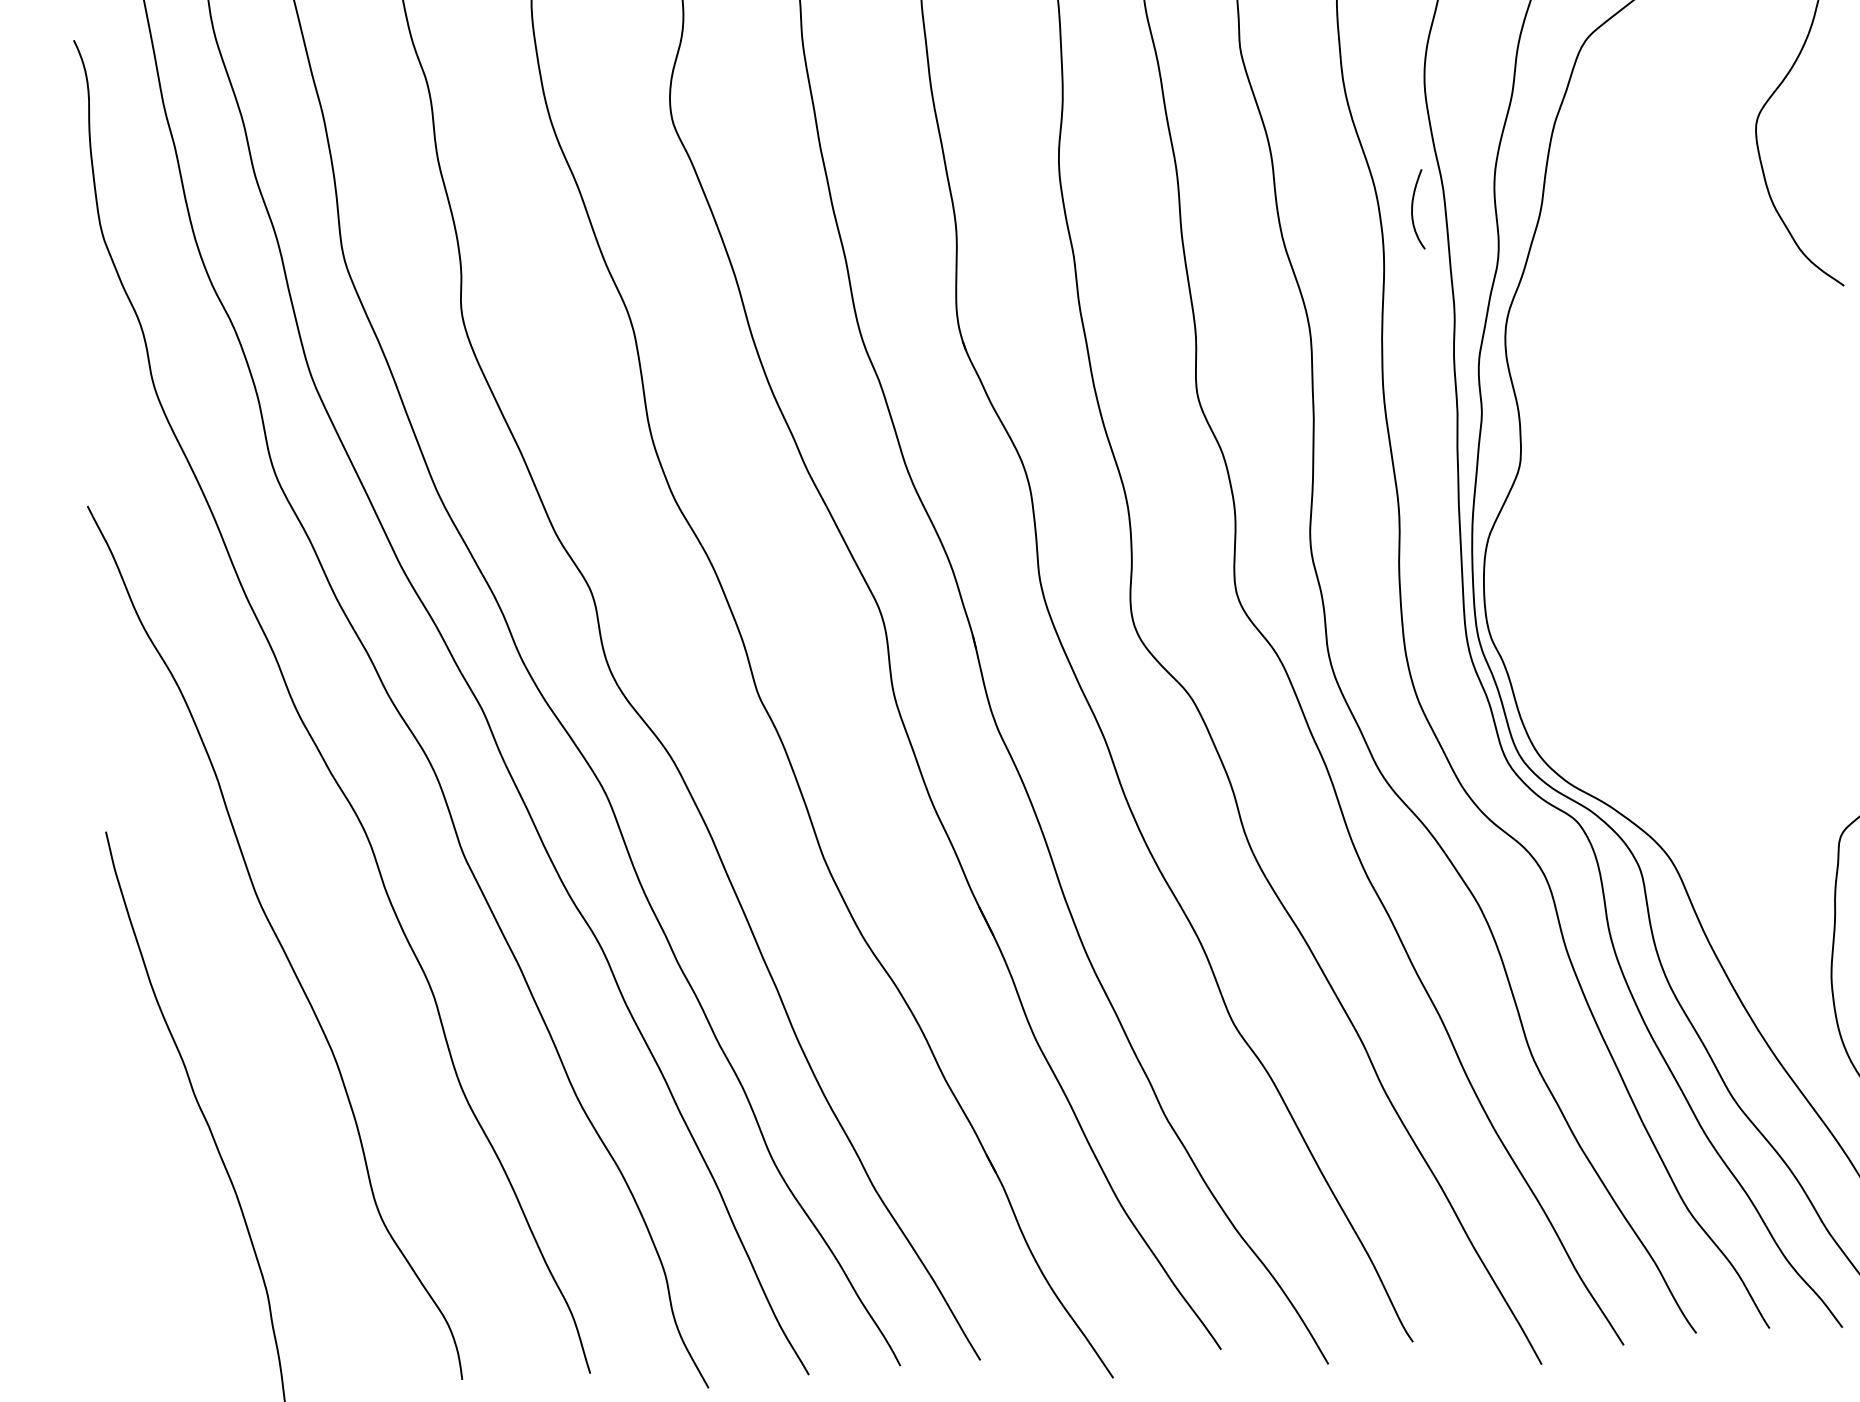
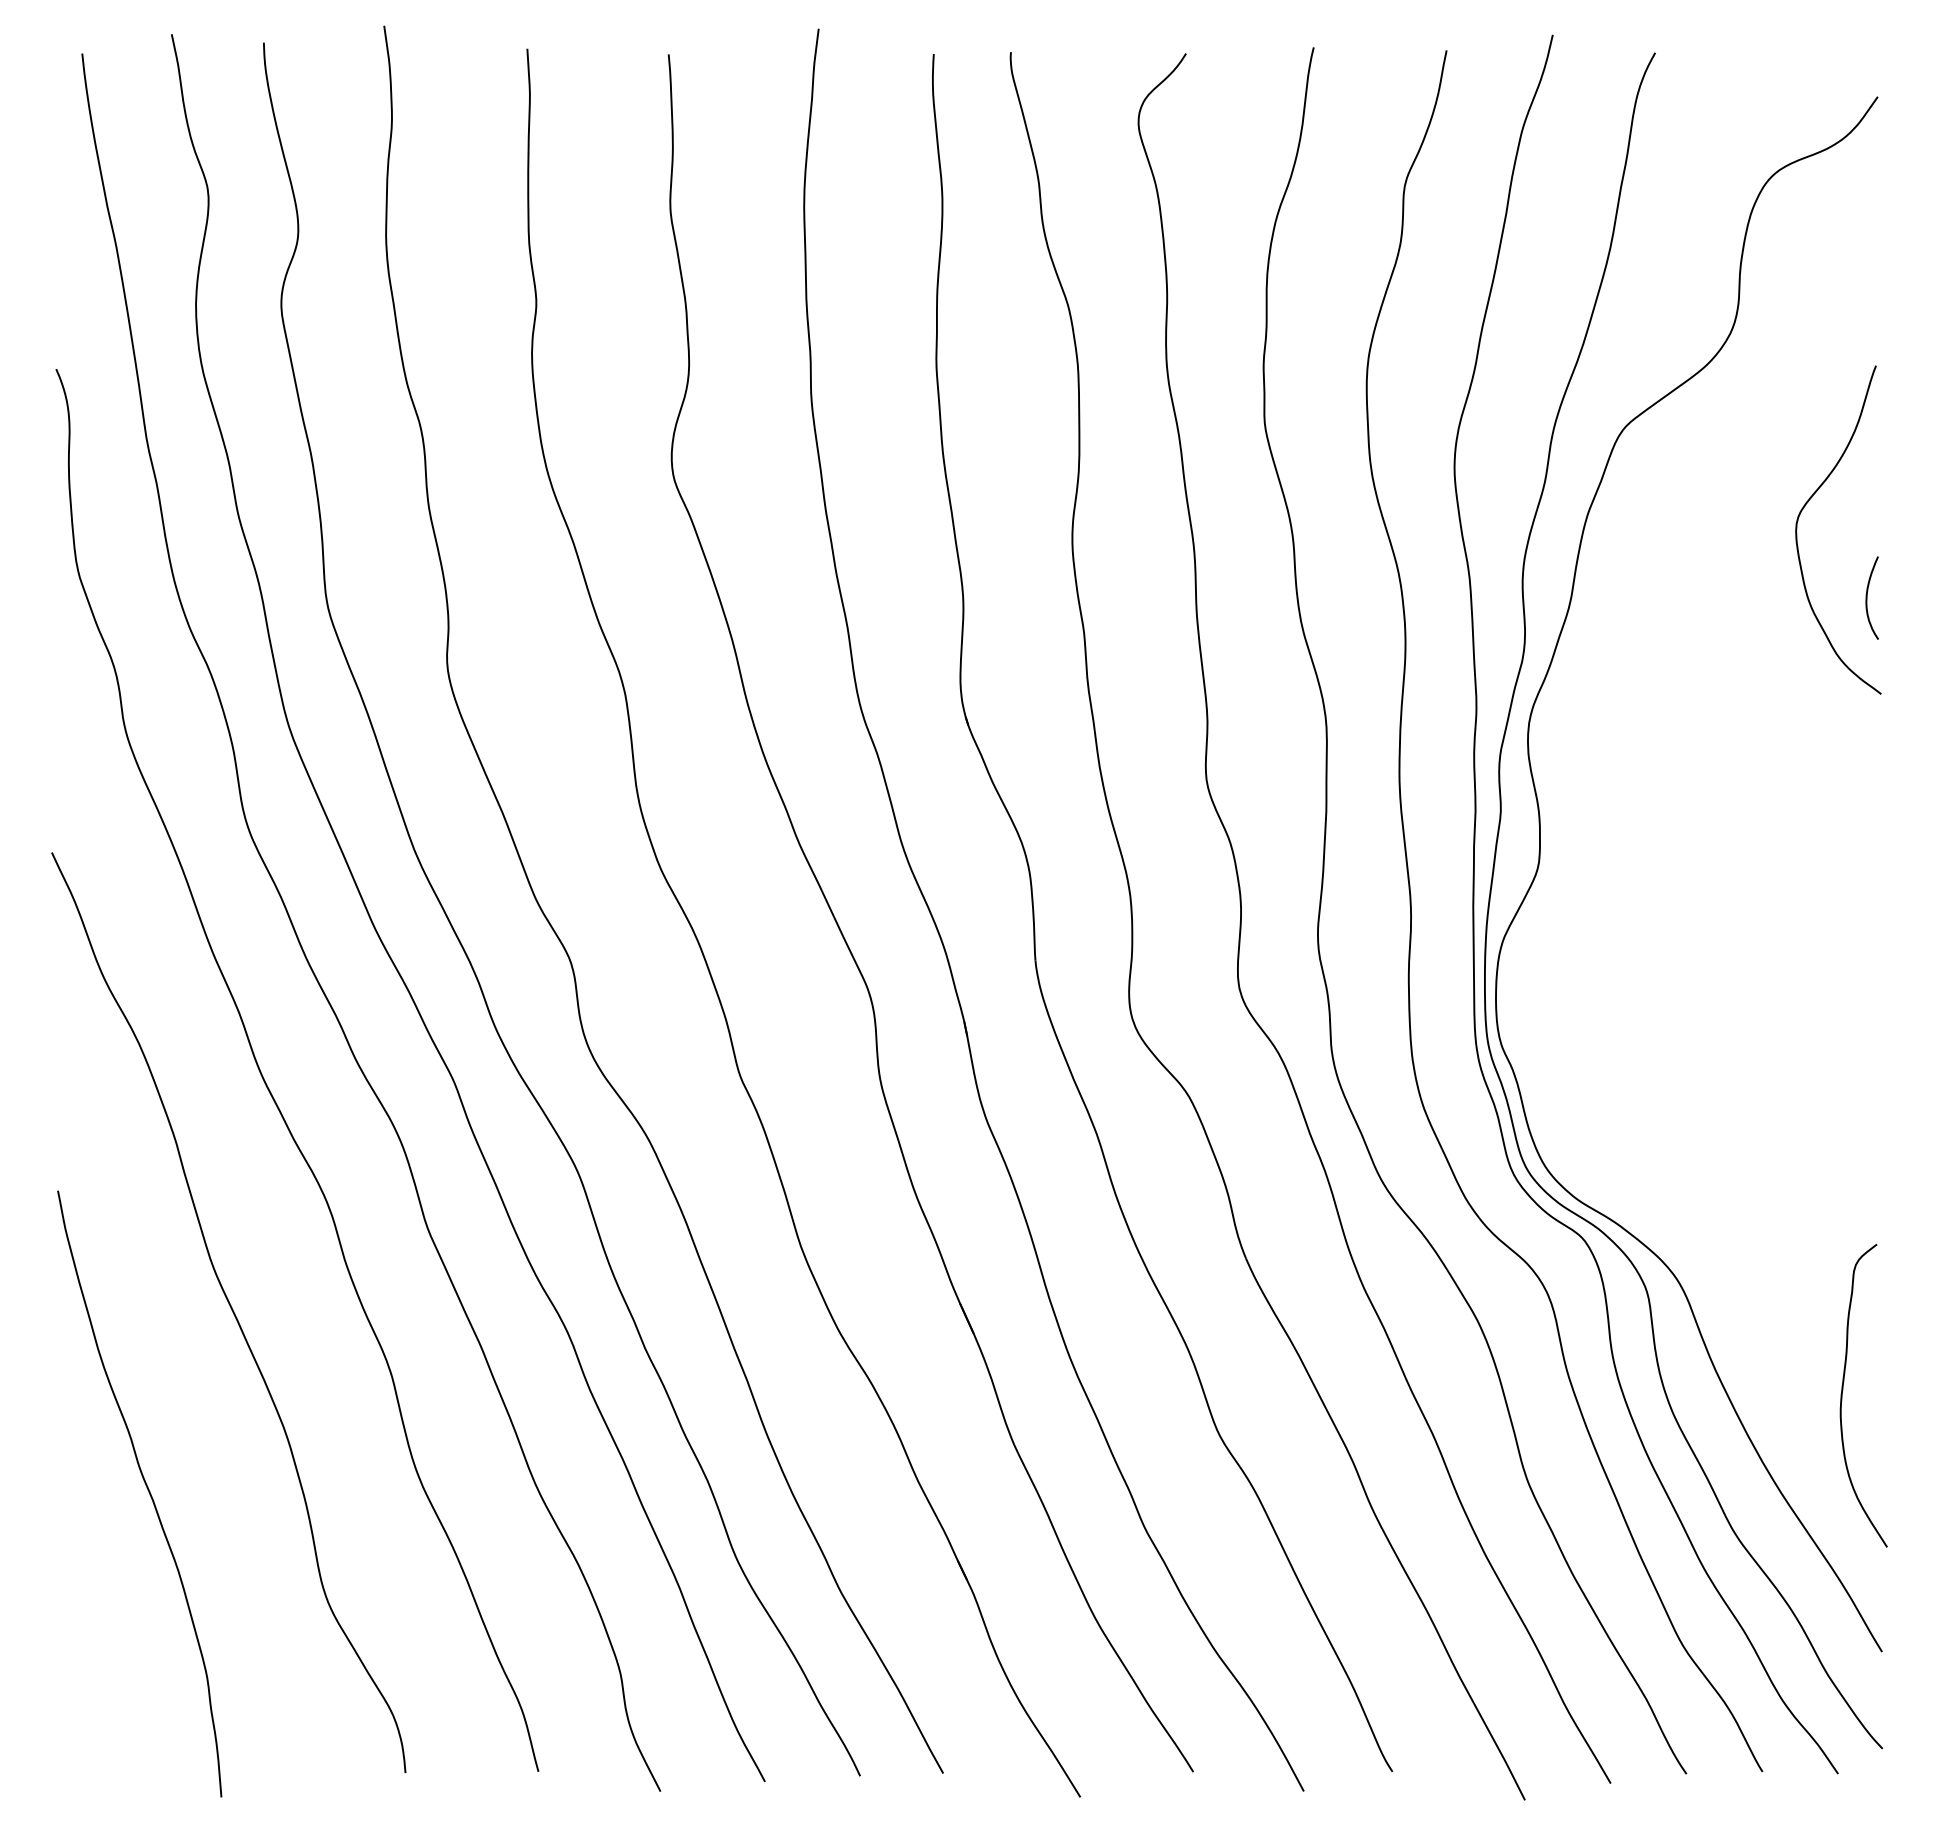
curve: (1412, 209) -> (1867, 597), moved

